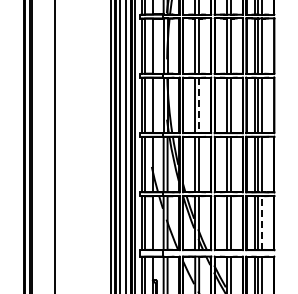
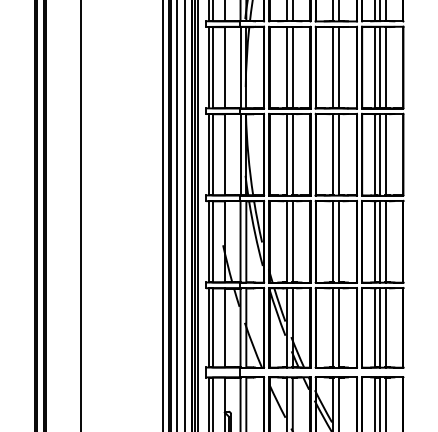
line: (199, 105) -> (293, 154), dashed -> solid
line: (262, 223) -> (385, 328), dashed -> solid

